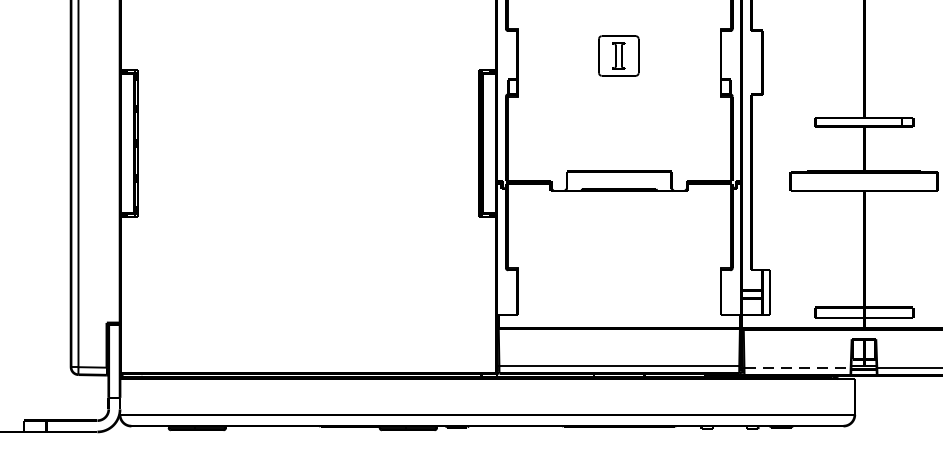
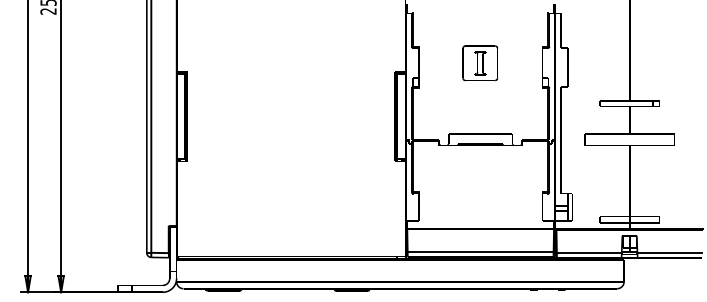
part: (619, 56) -> (480, 63), size x1.43
line: (798, 368) -> (589, 253), dashed -> solid

